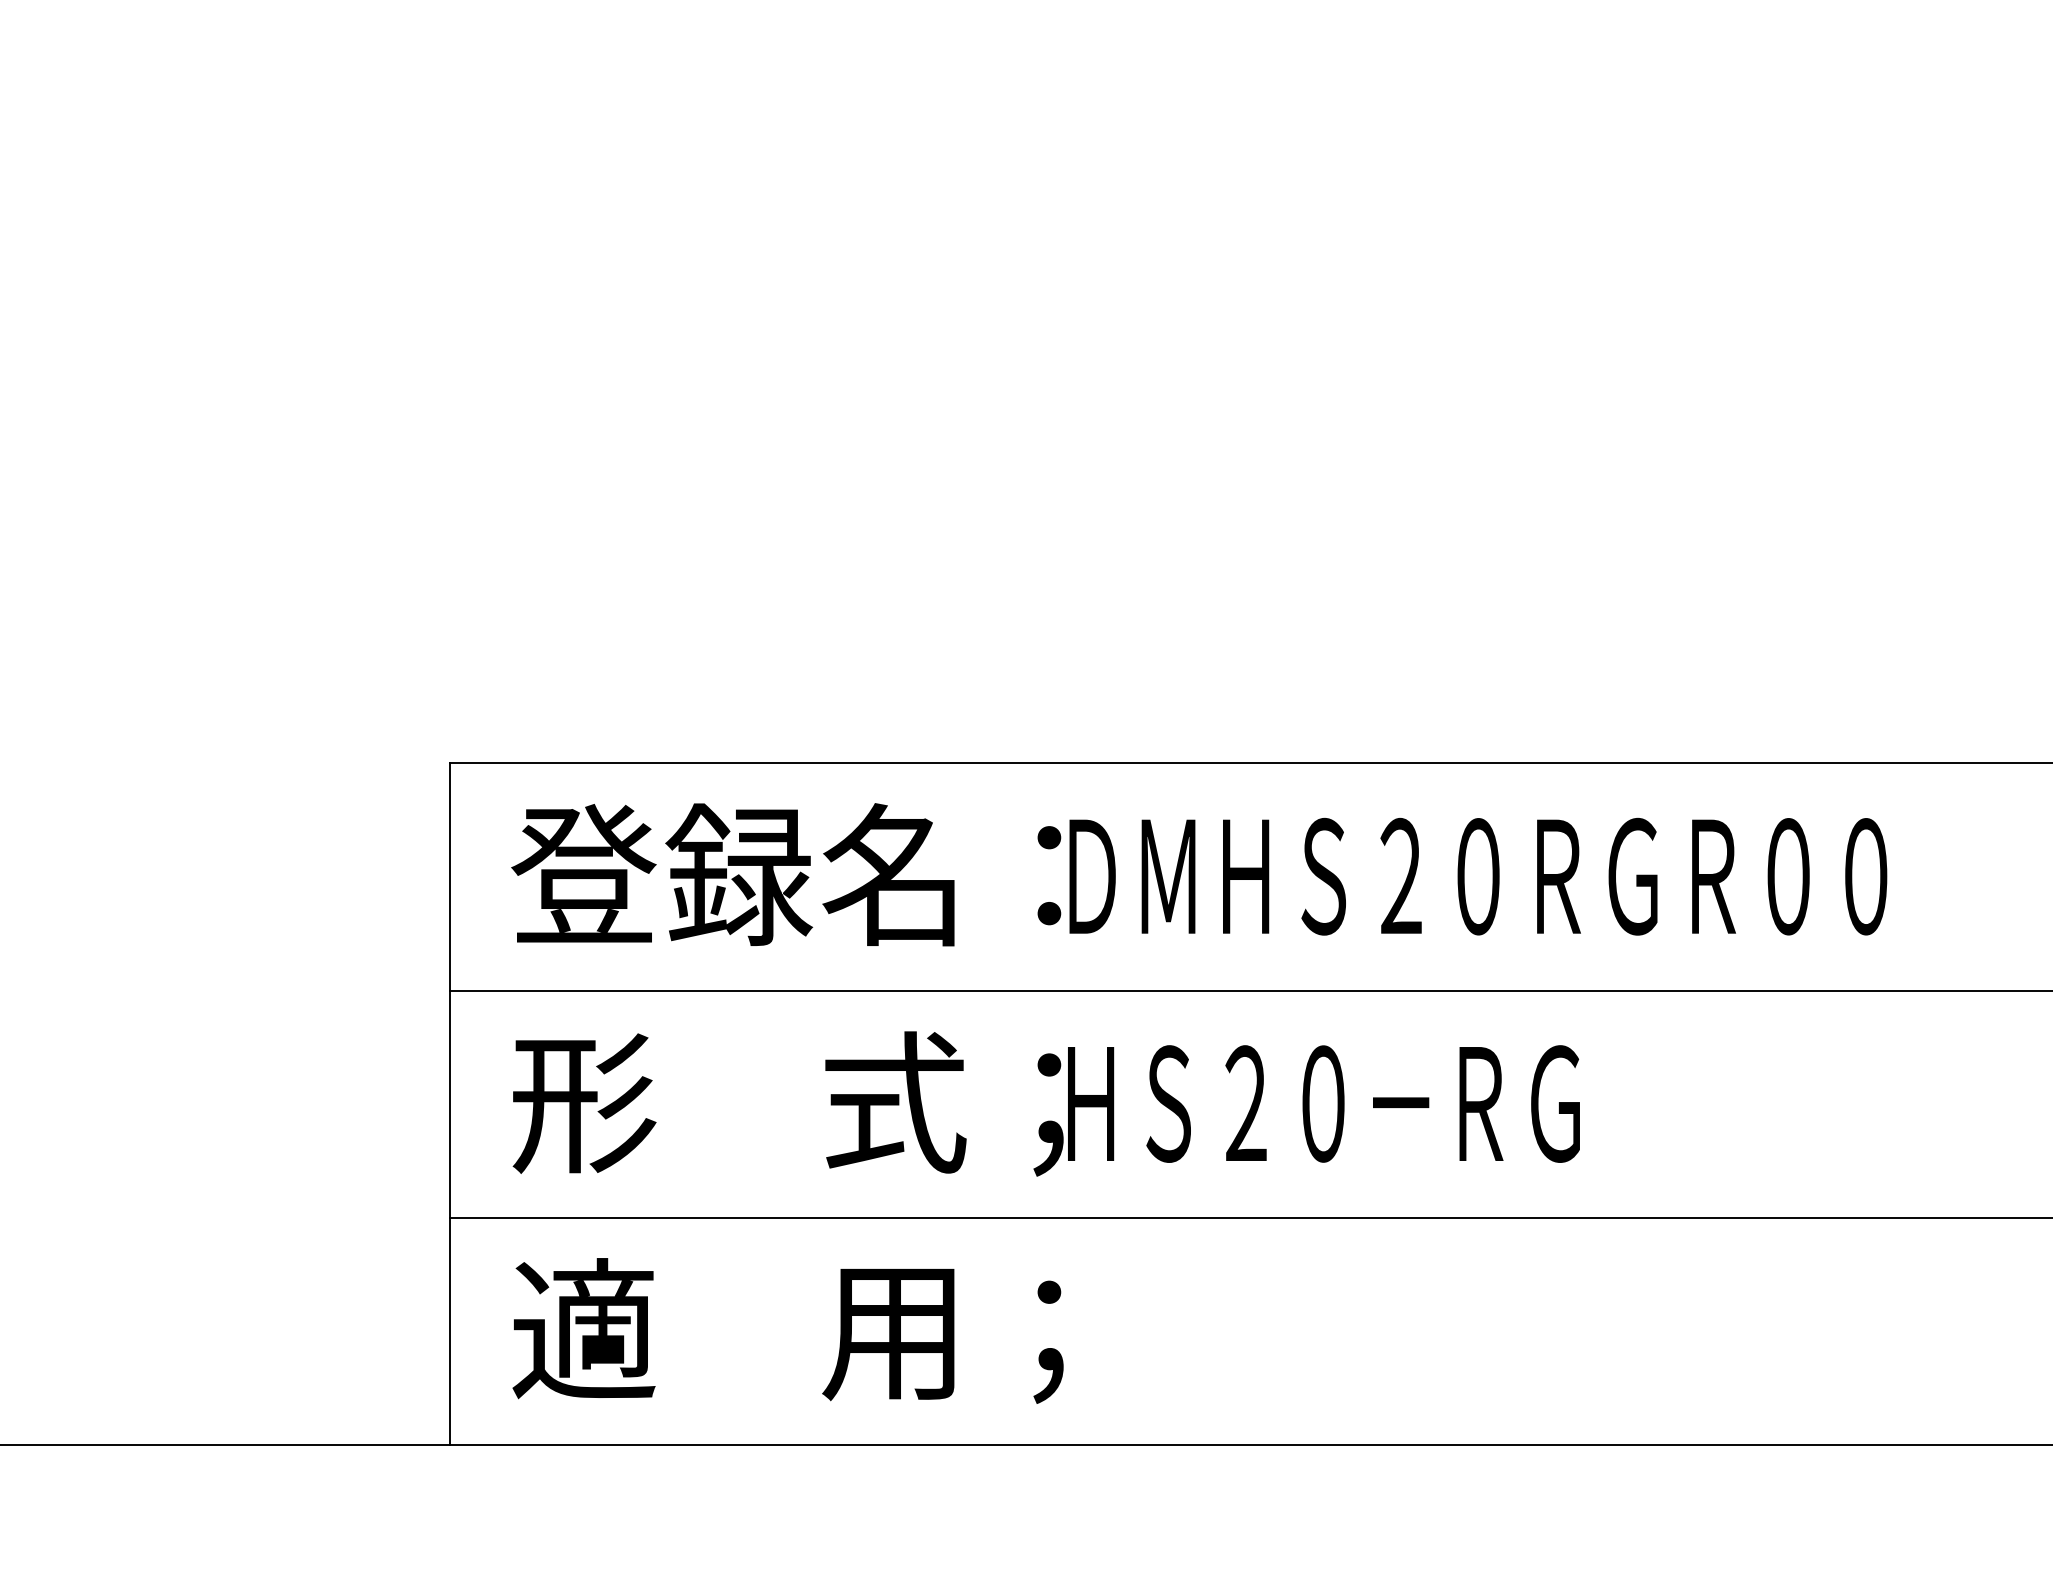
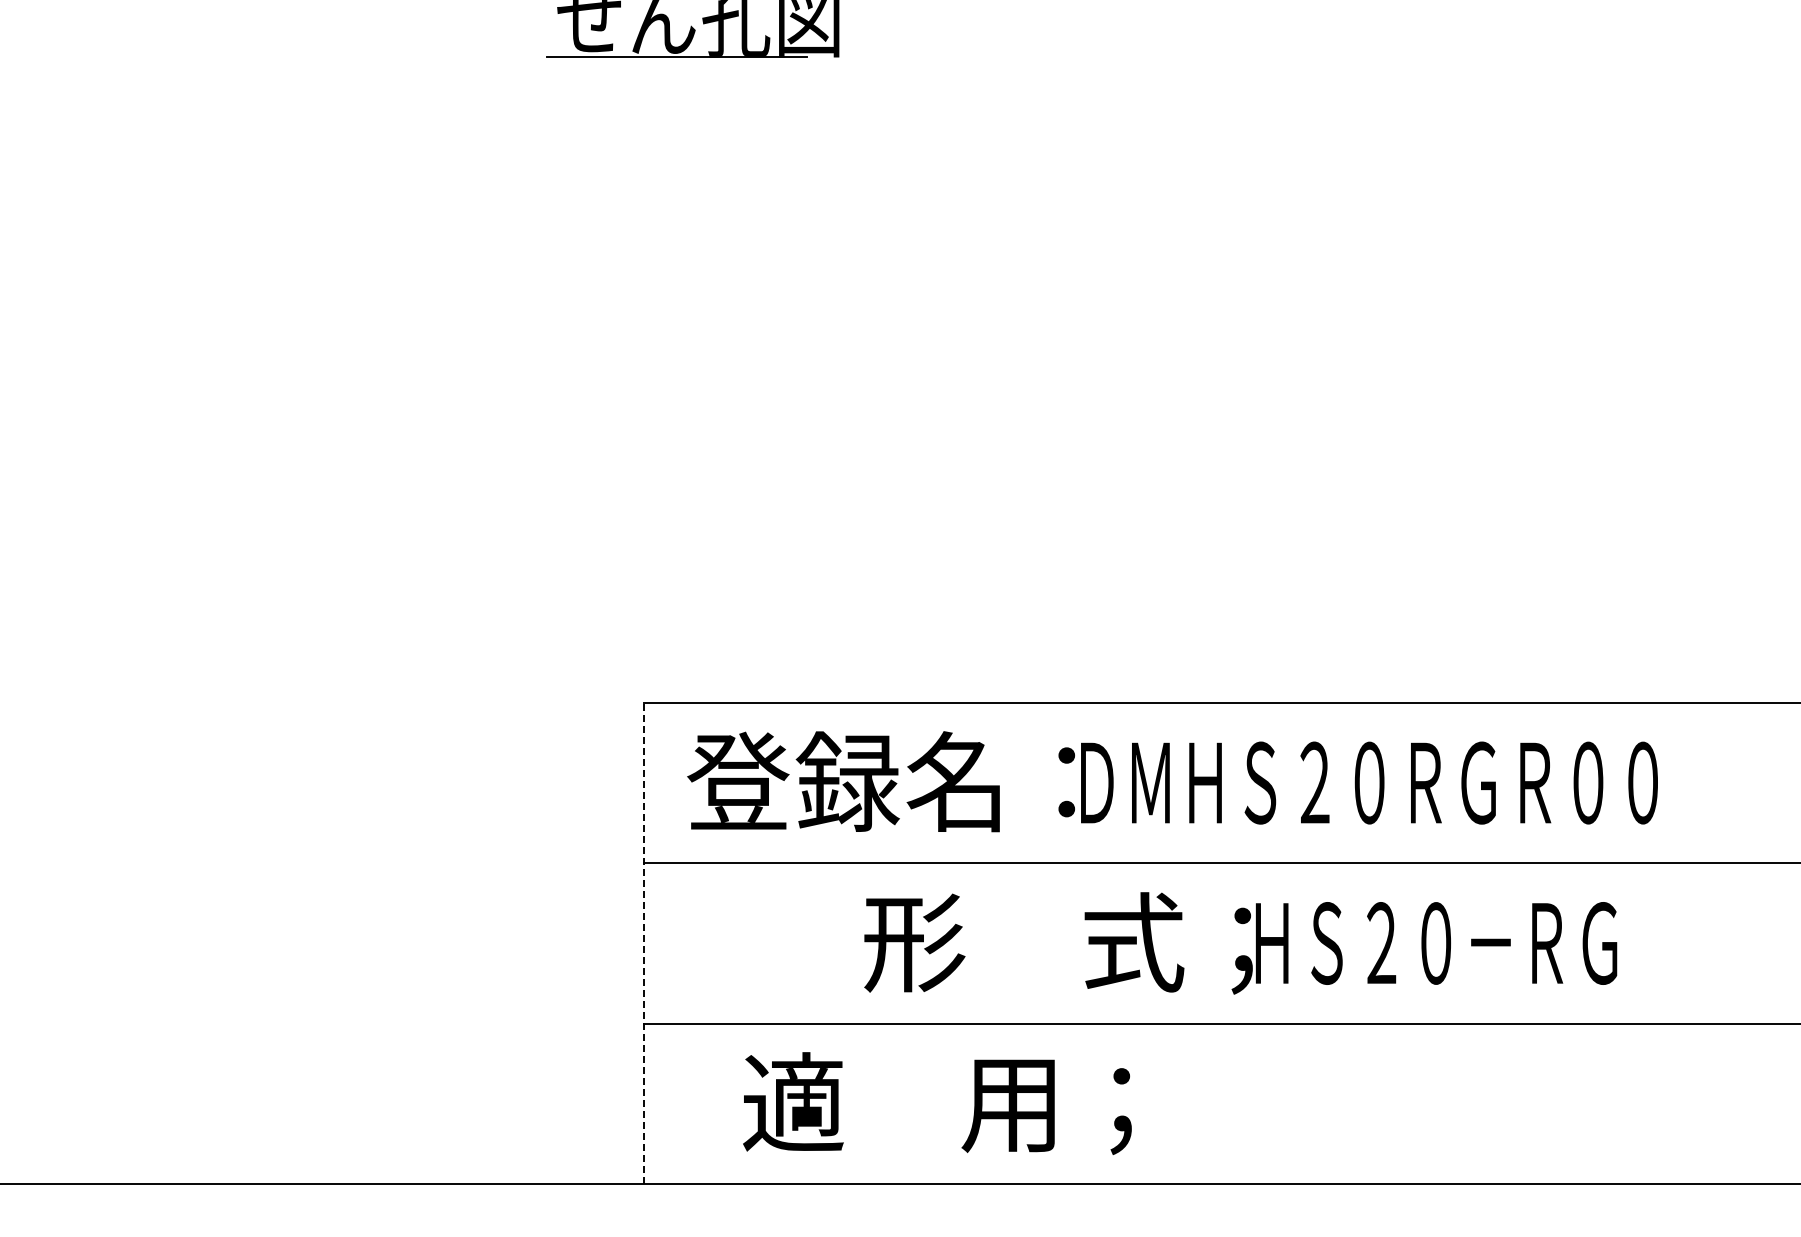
line: (449, 1104) -> (643, 943), solid -> dashed
text: (1046, 1104) -> (1240, 943), moved
text: (788, 1330) -> (937, 1103), moved

